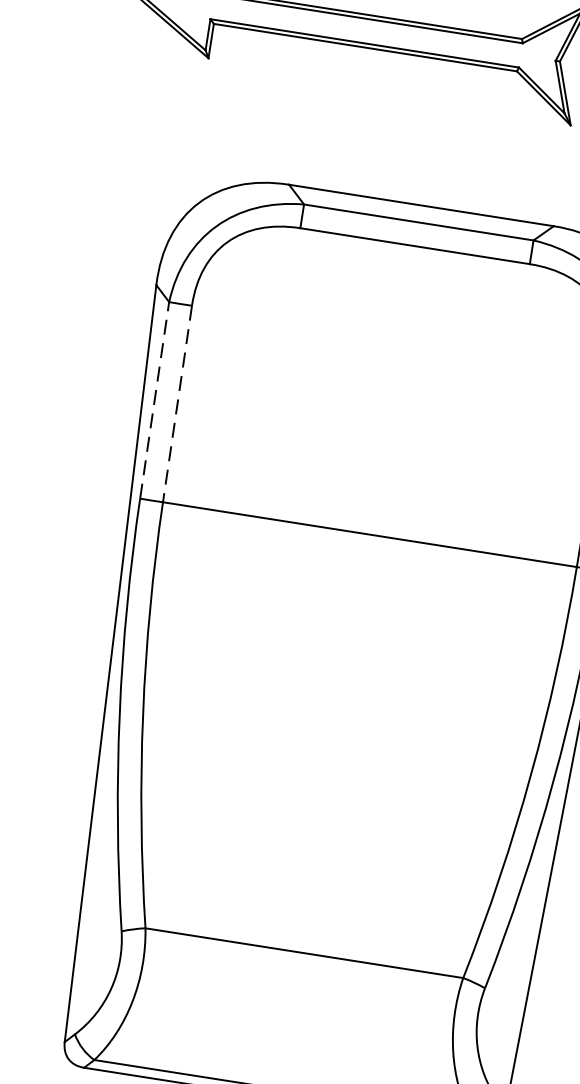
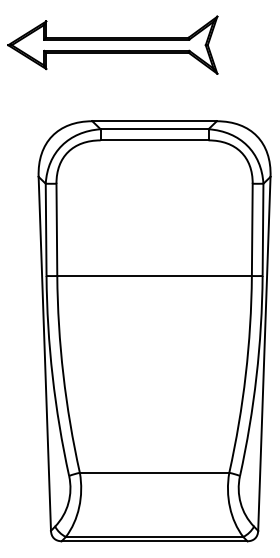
line: (155, 399) -> (46, 229), dashed -> solid
line: (176, 405) -> (56, 230), dashed -> solid

